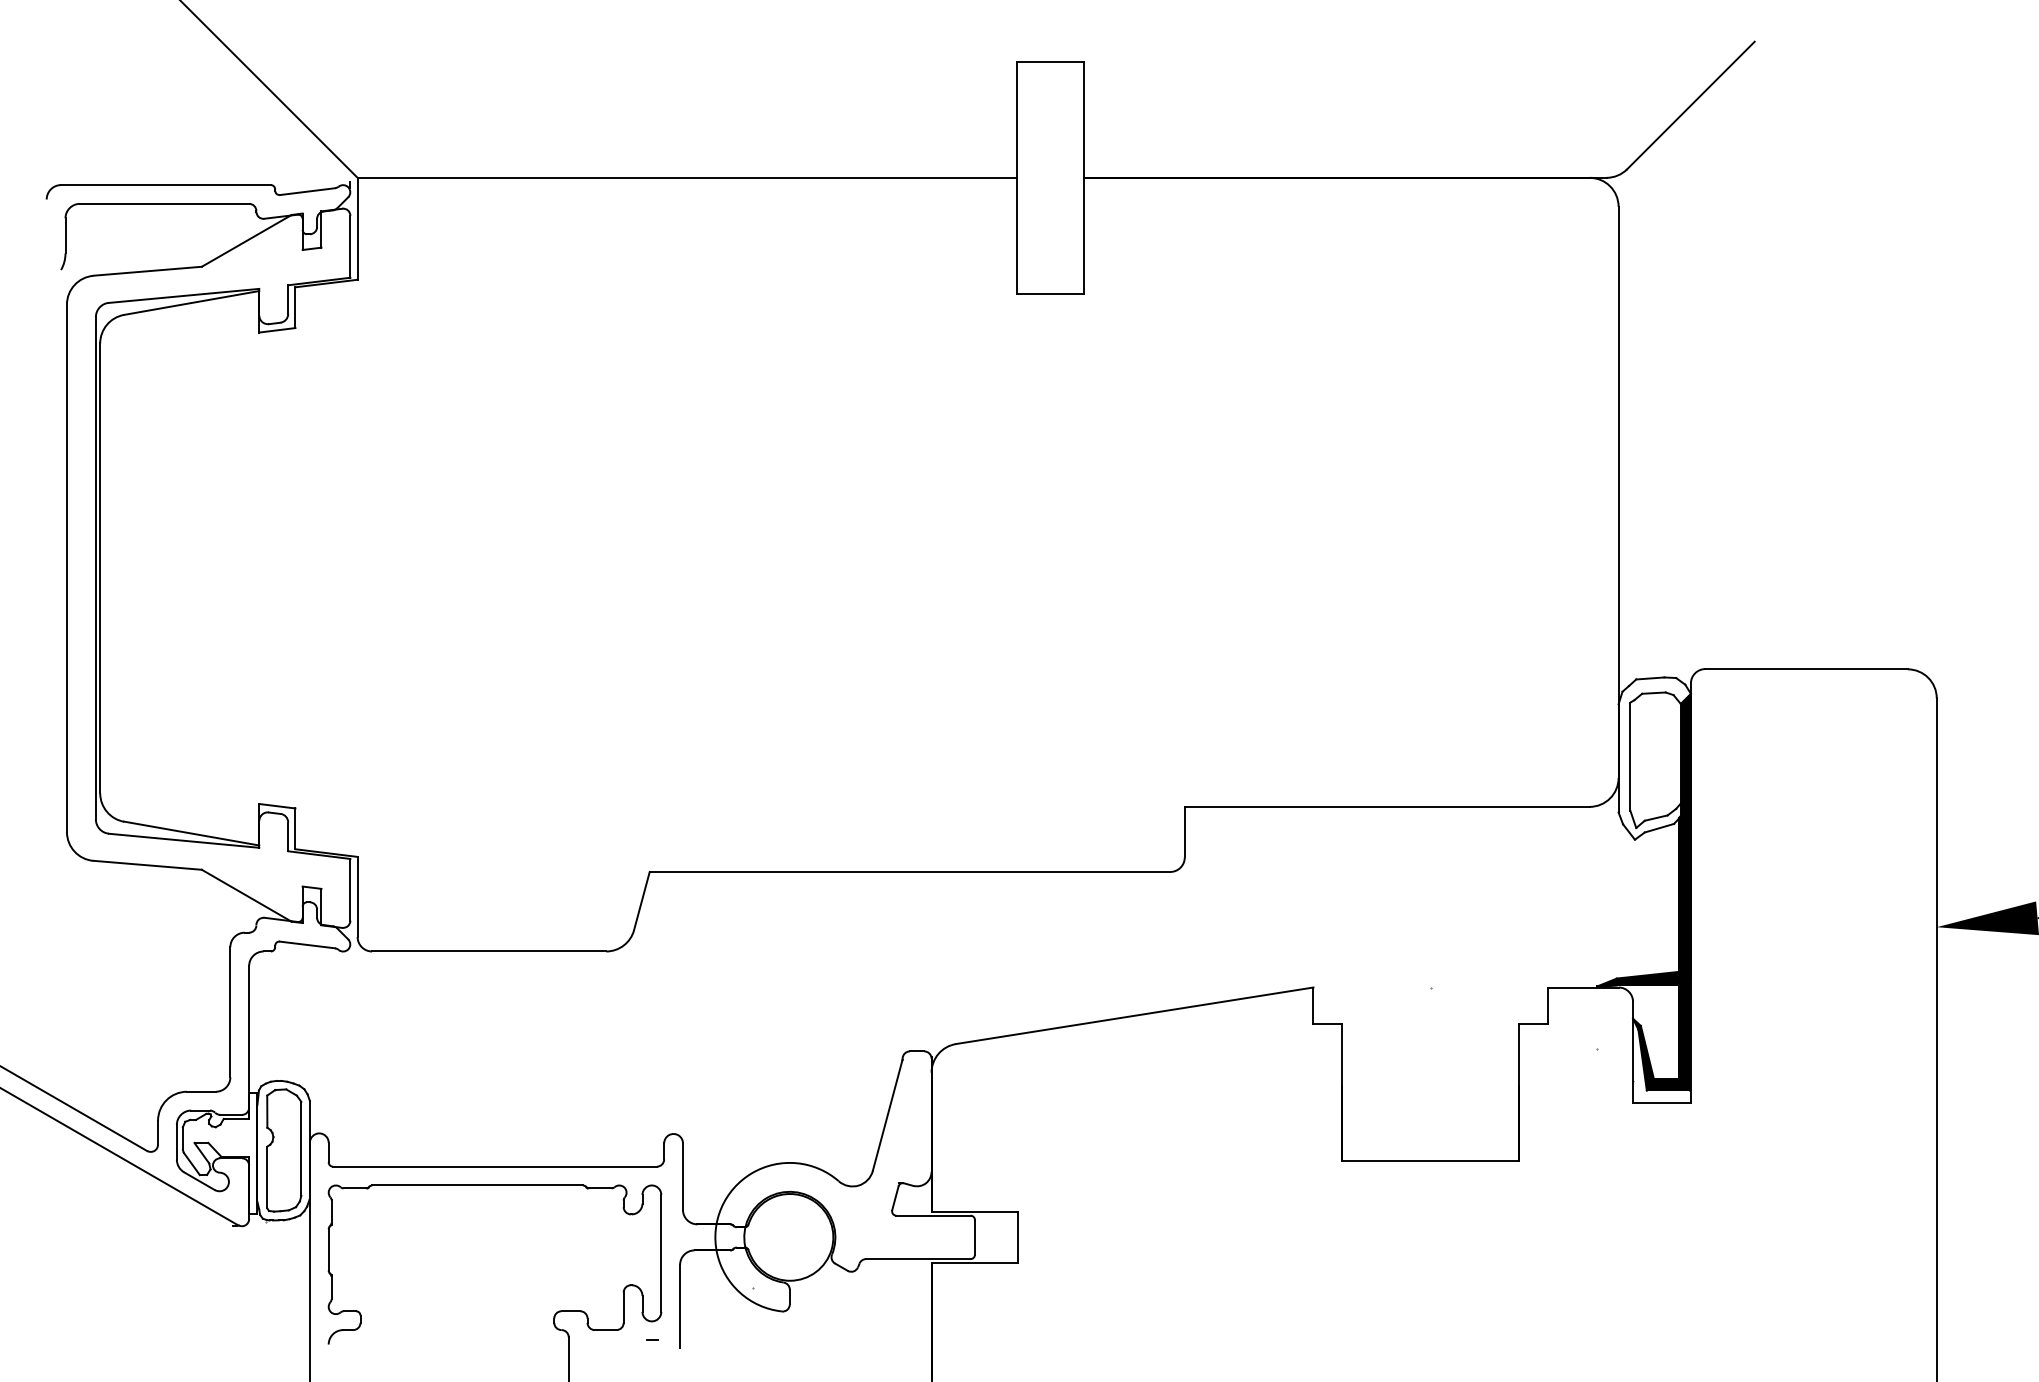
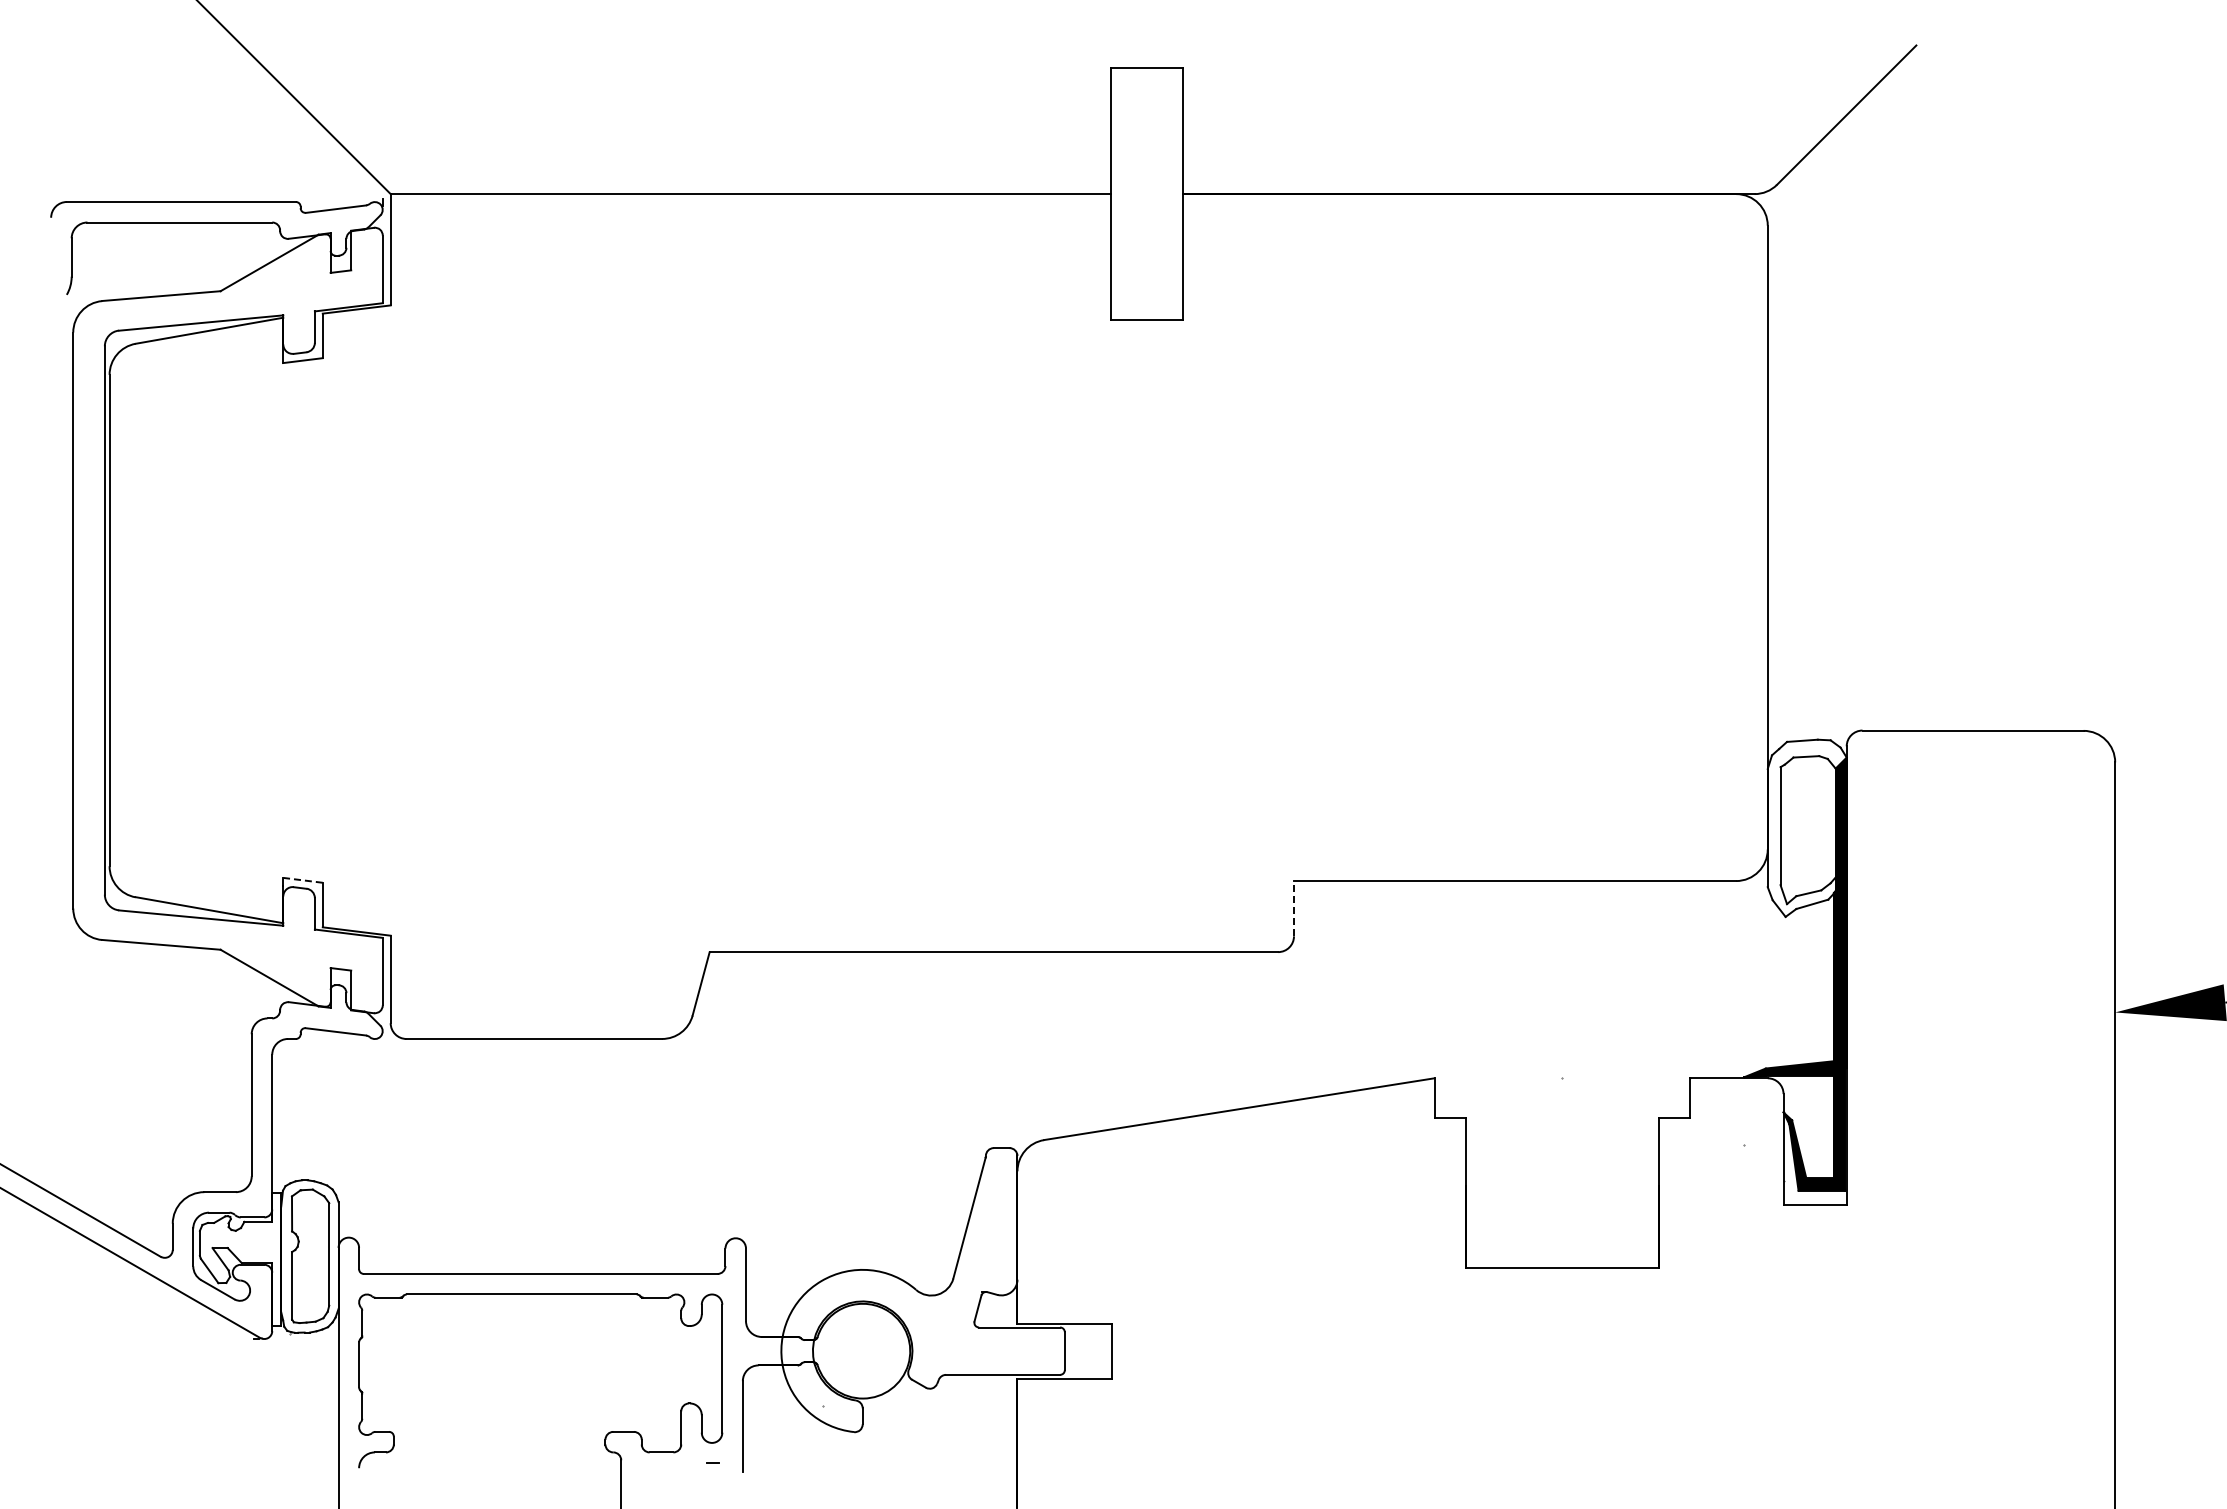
line: (277, 806) -> (303, 880), solid -> dashed
line: (1185, 832) -> (1294, 908), solid -> dashed

